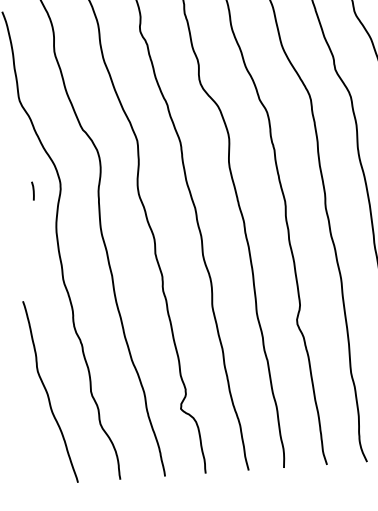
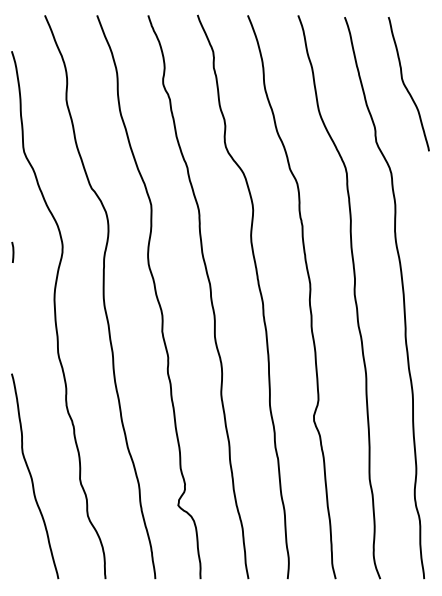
line: (32, 190) -> (12, 251), moved

